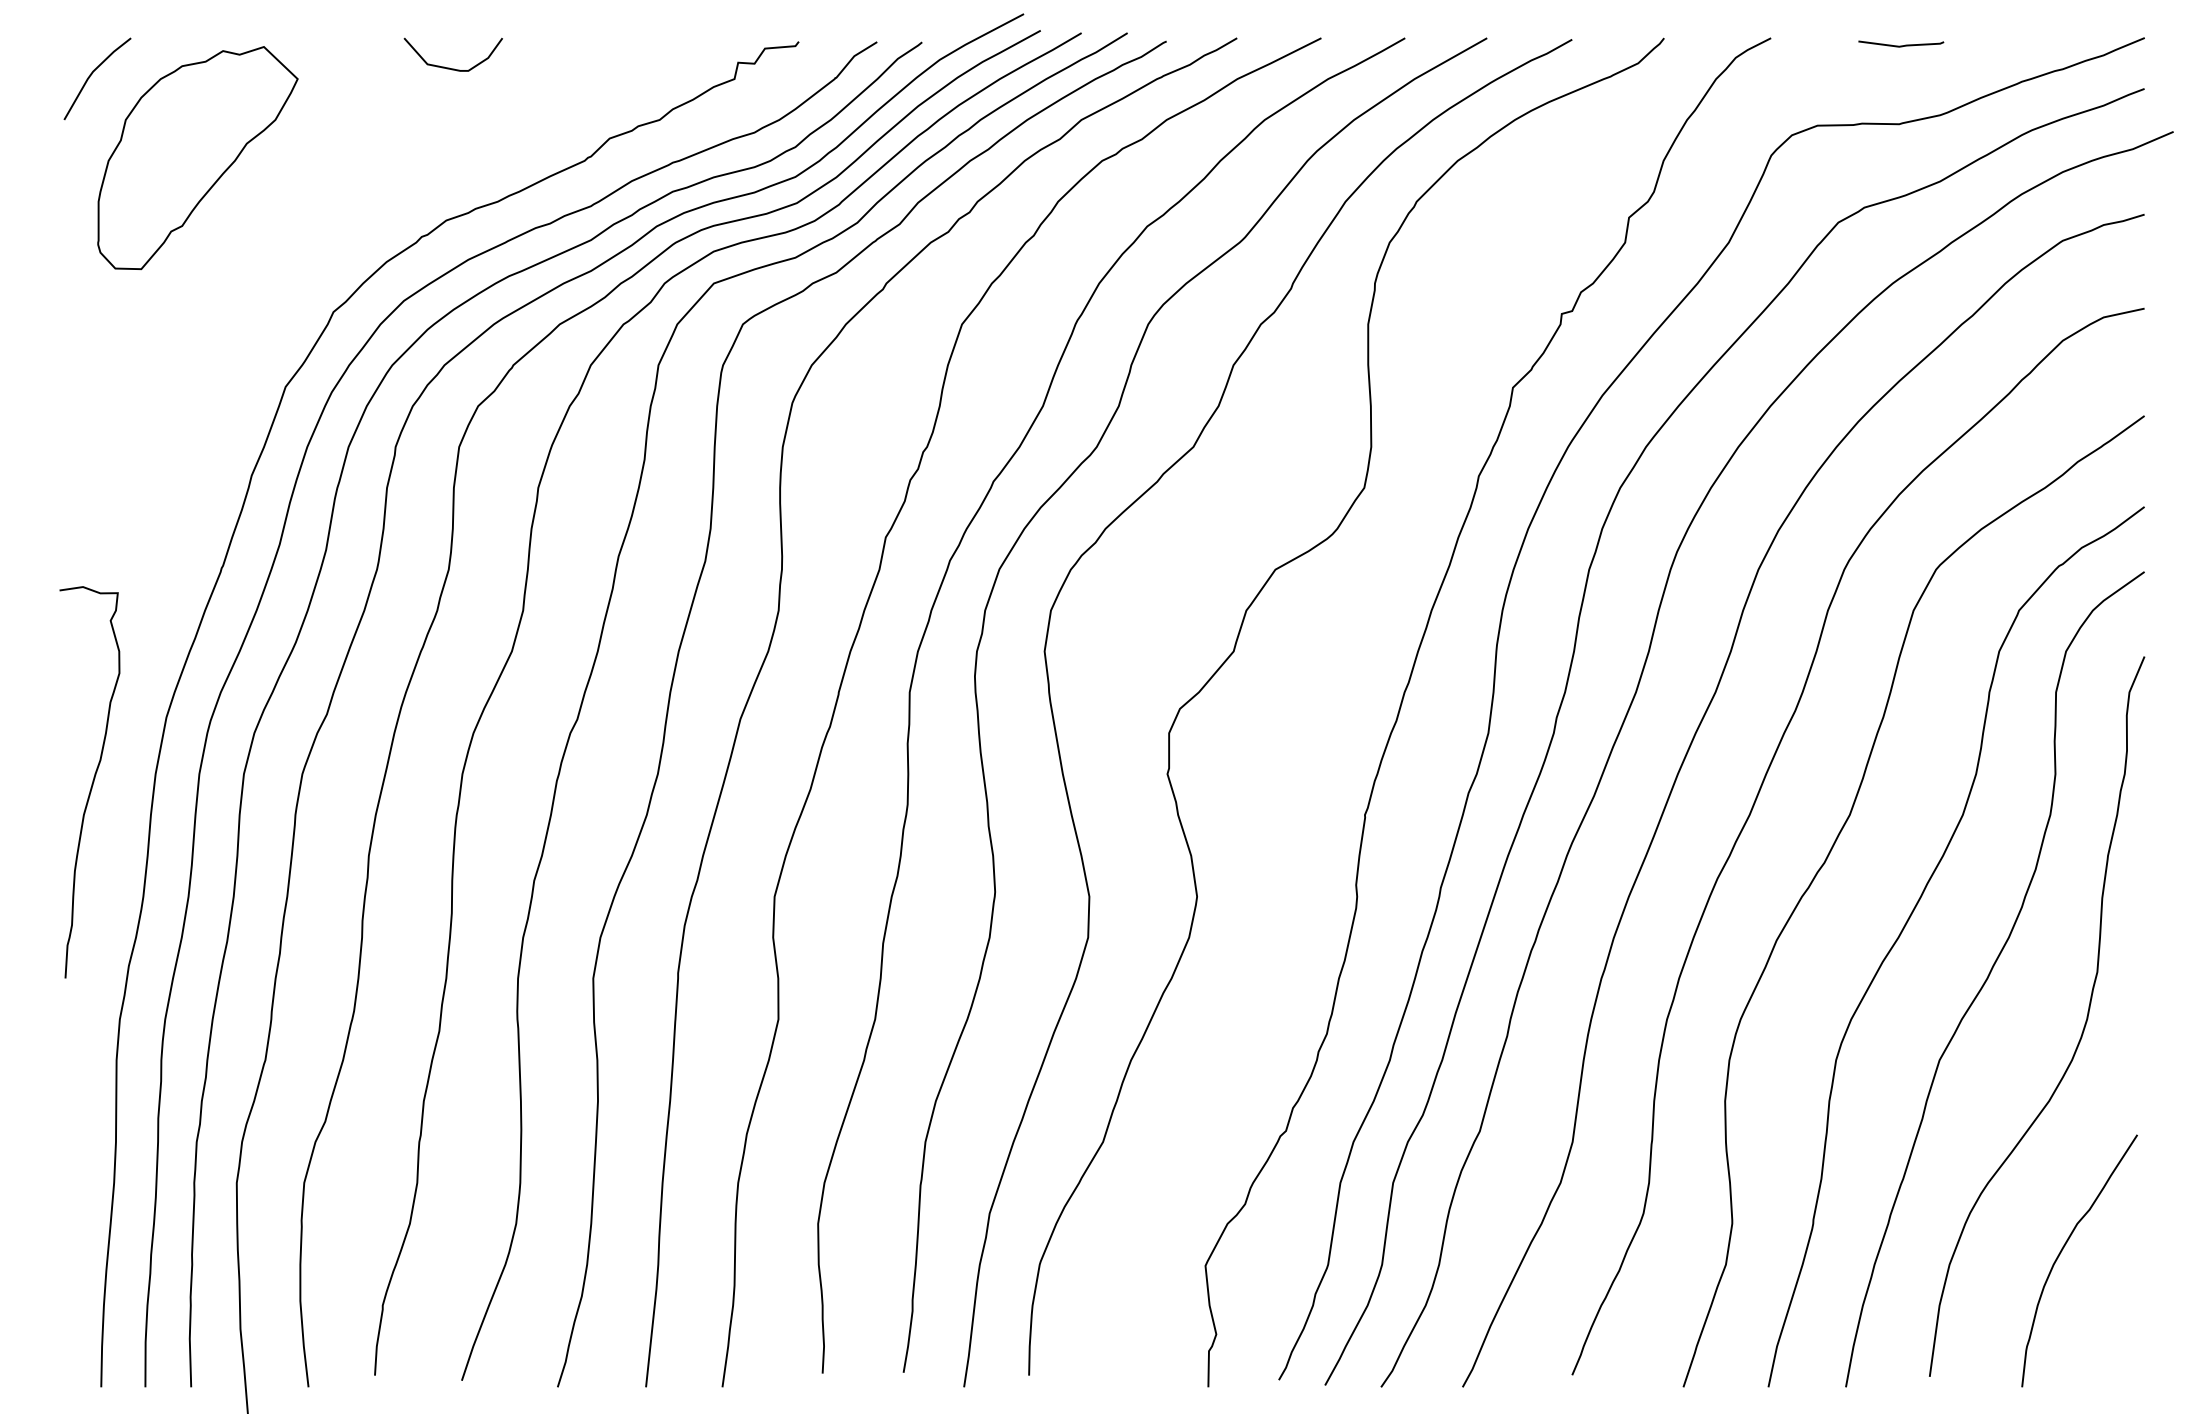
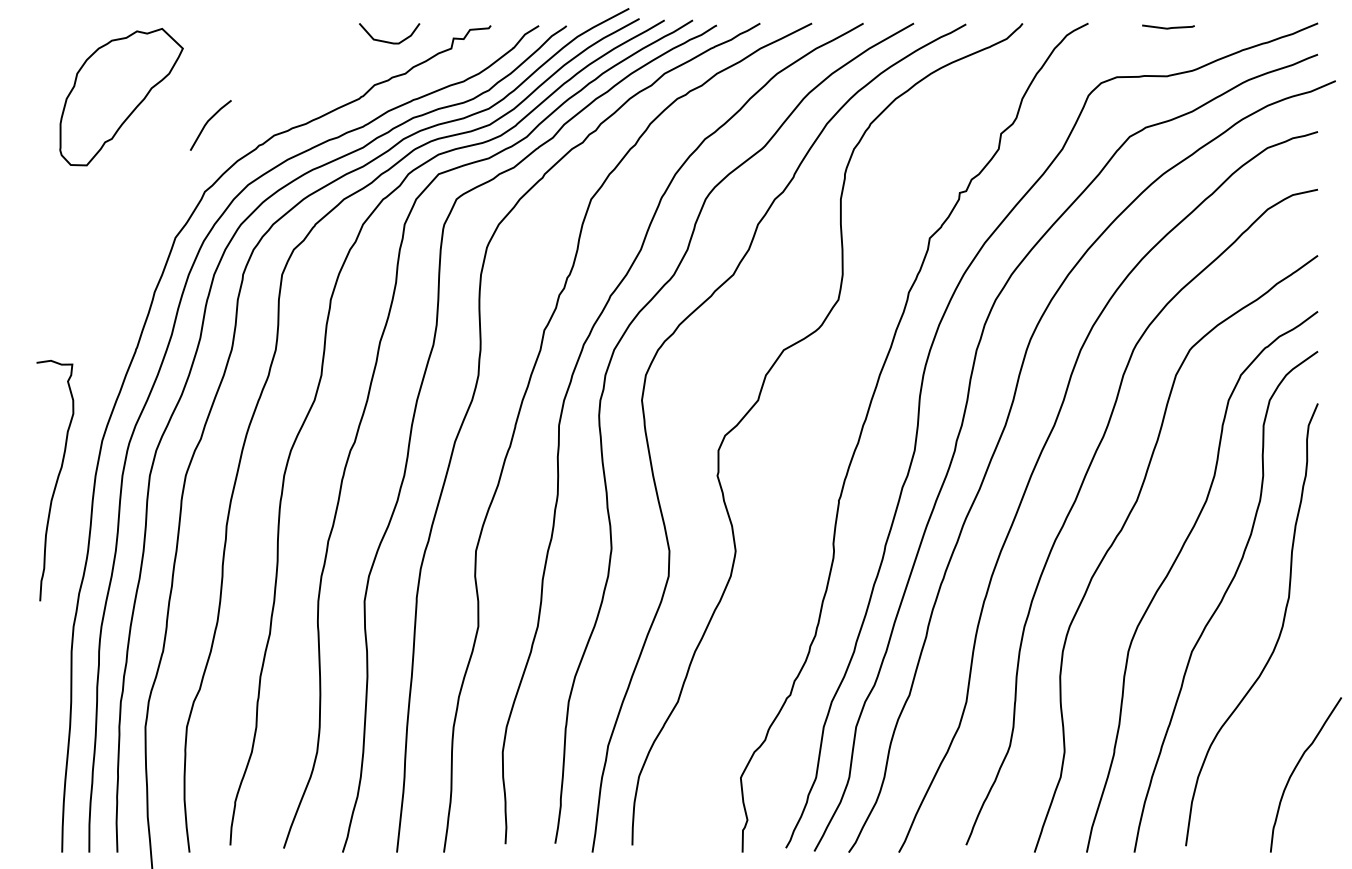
curve: (453, 67) -> (389, 41), moved
line: (93, 74) -> (208, 122), moved
curve: (2064, 1250) -> (1296, 768), moved

